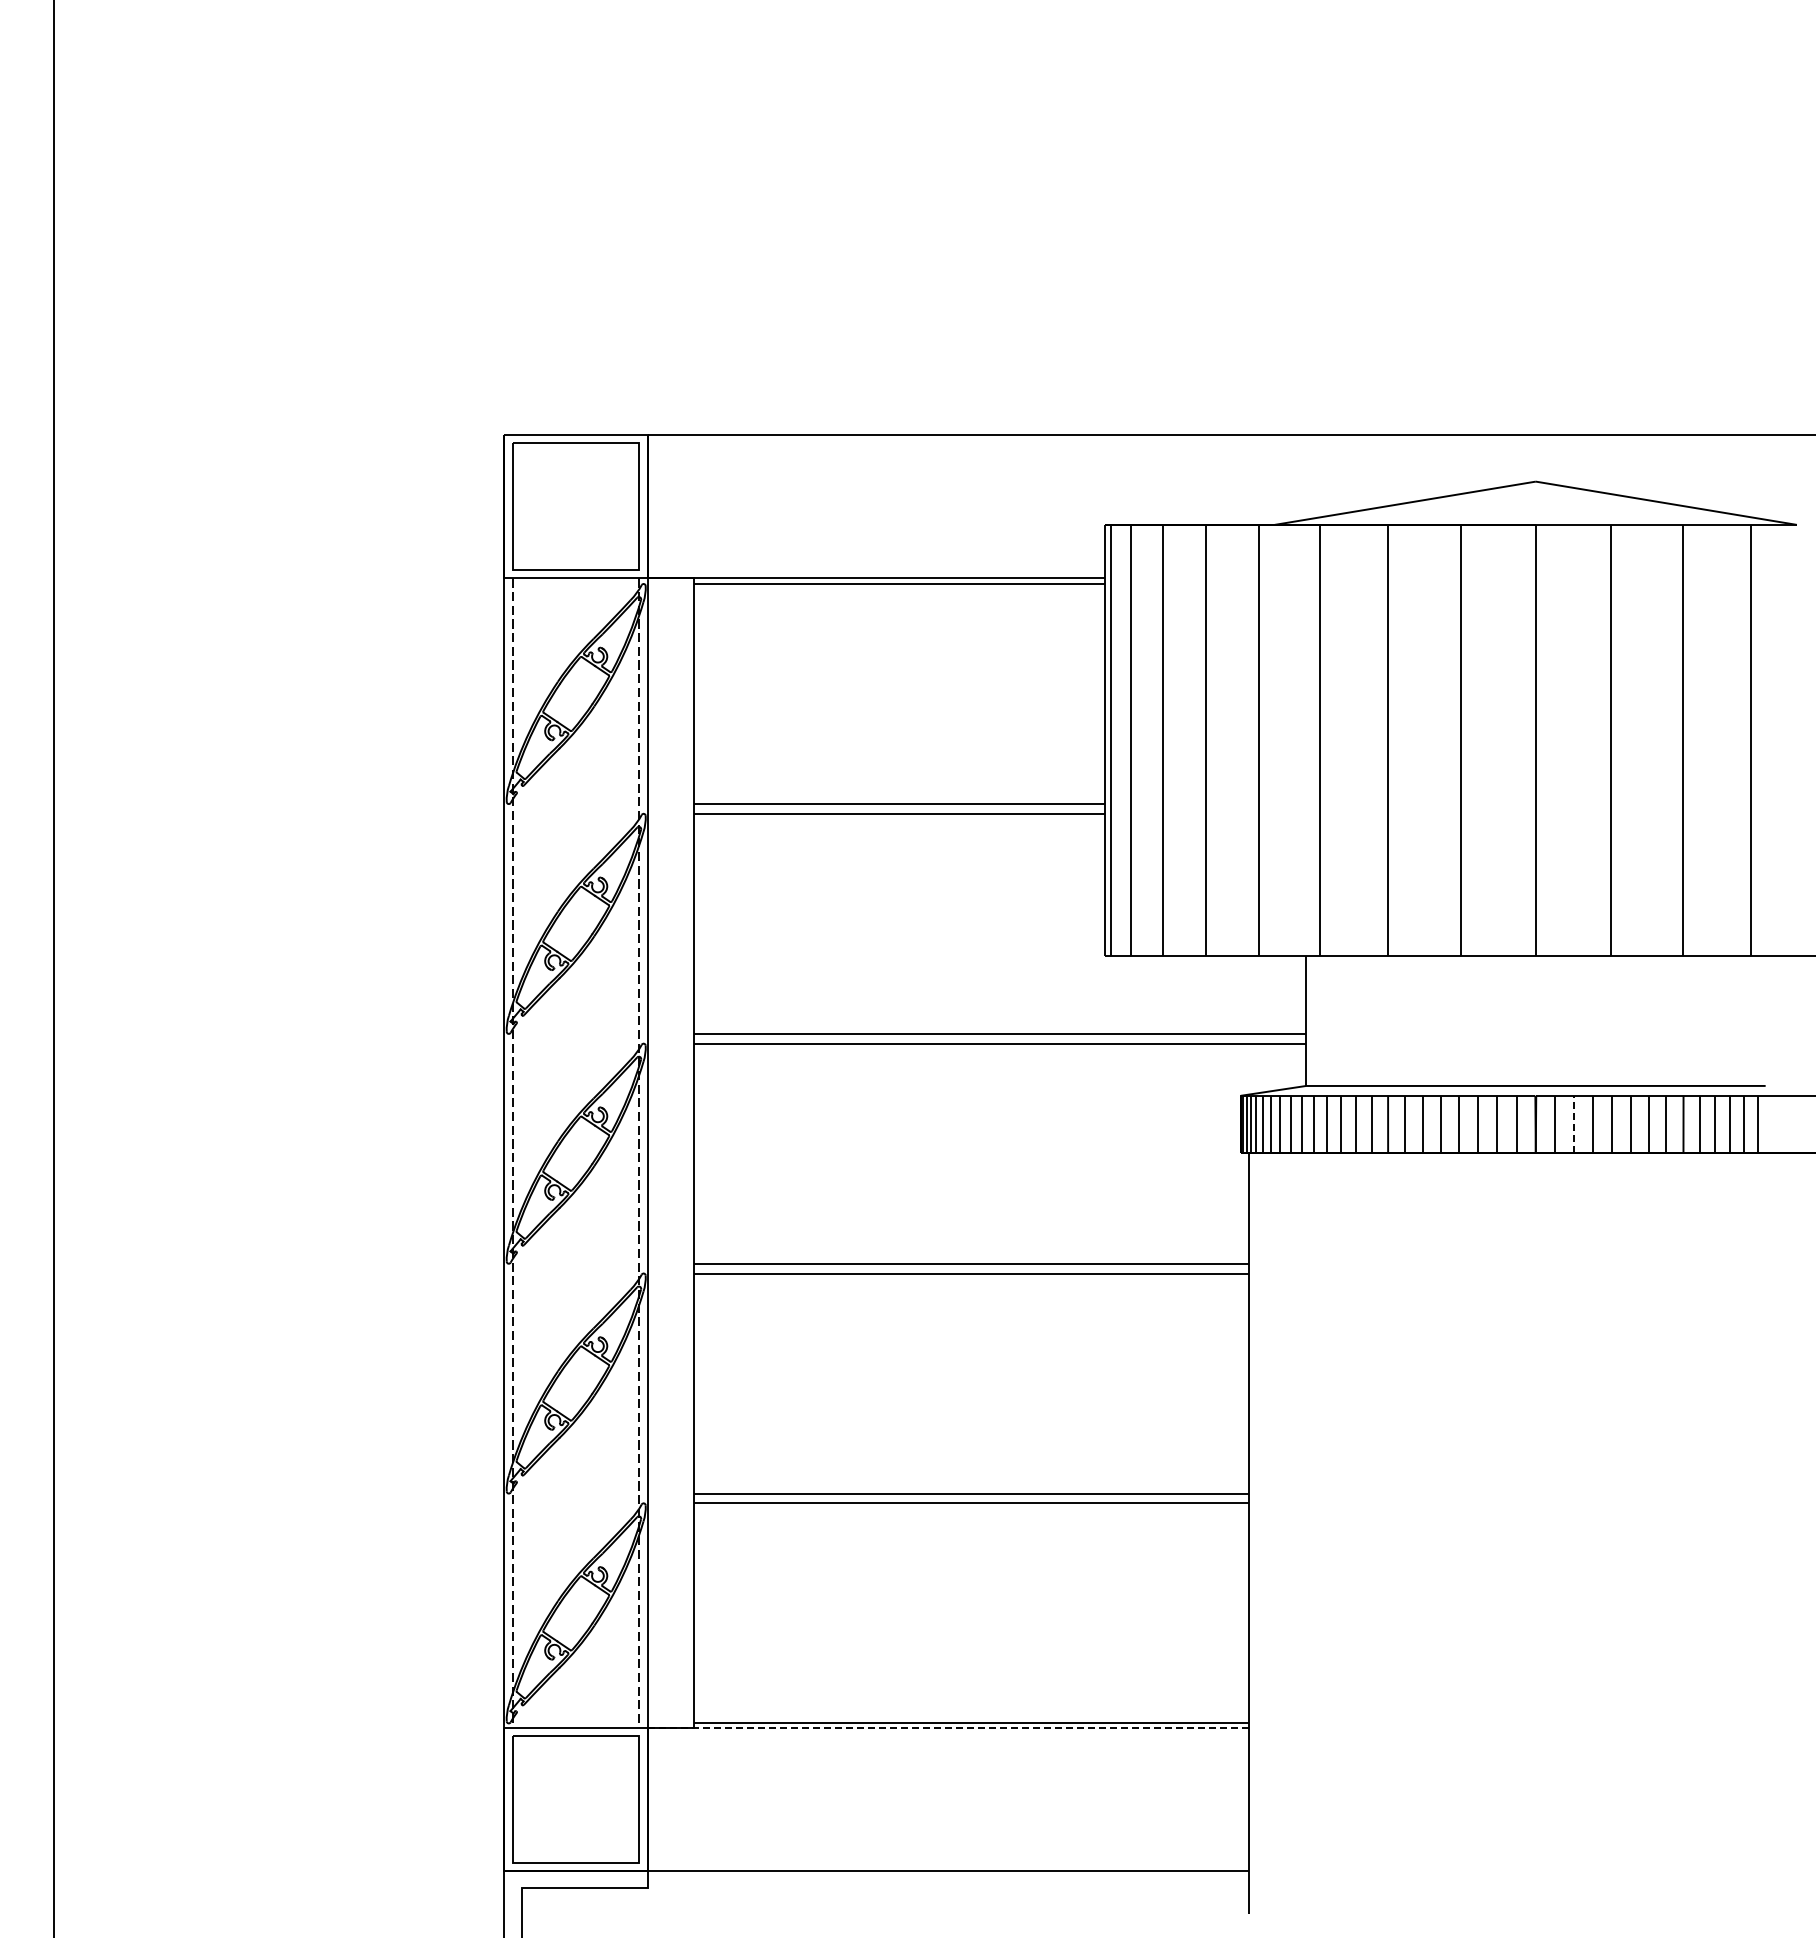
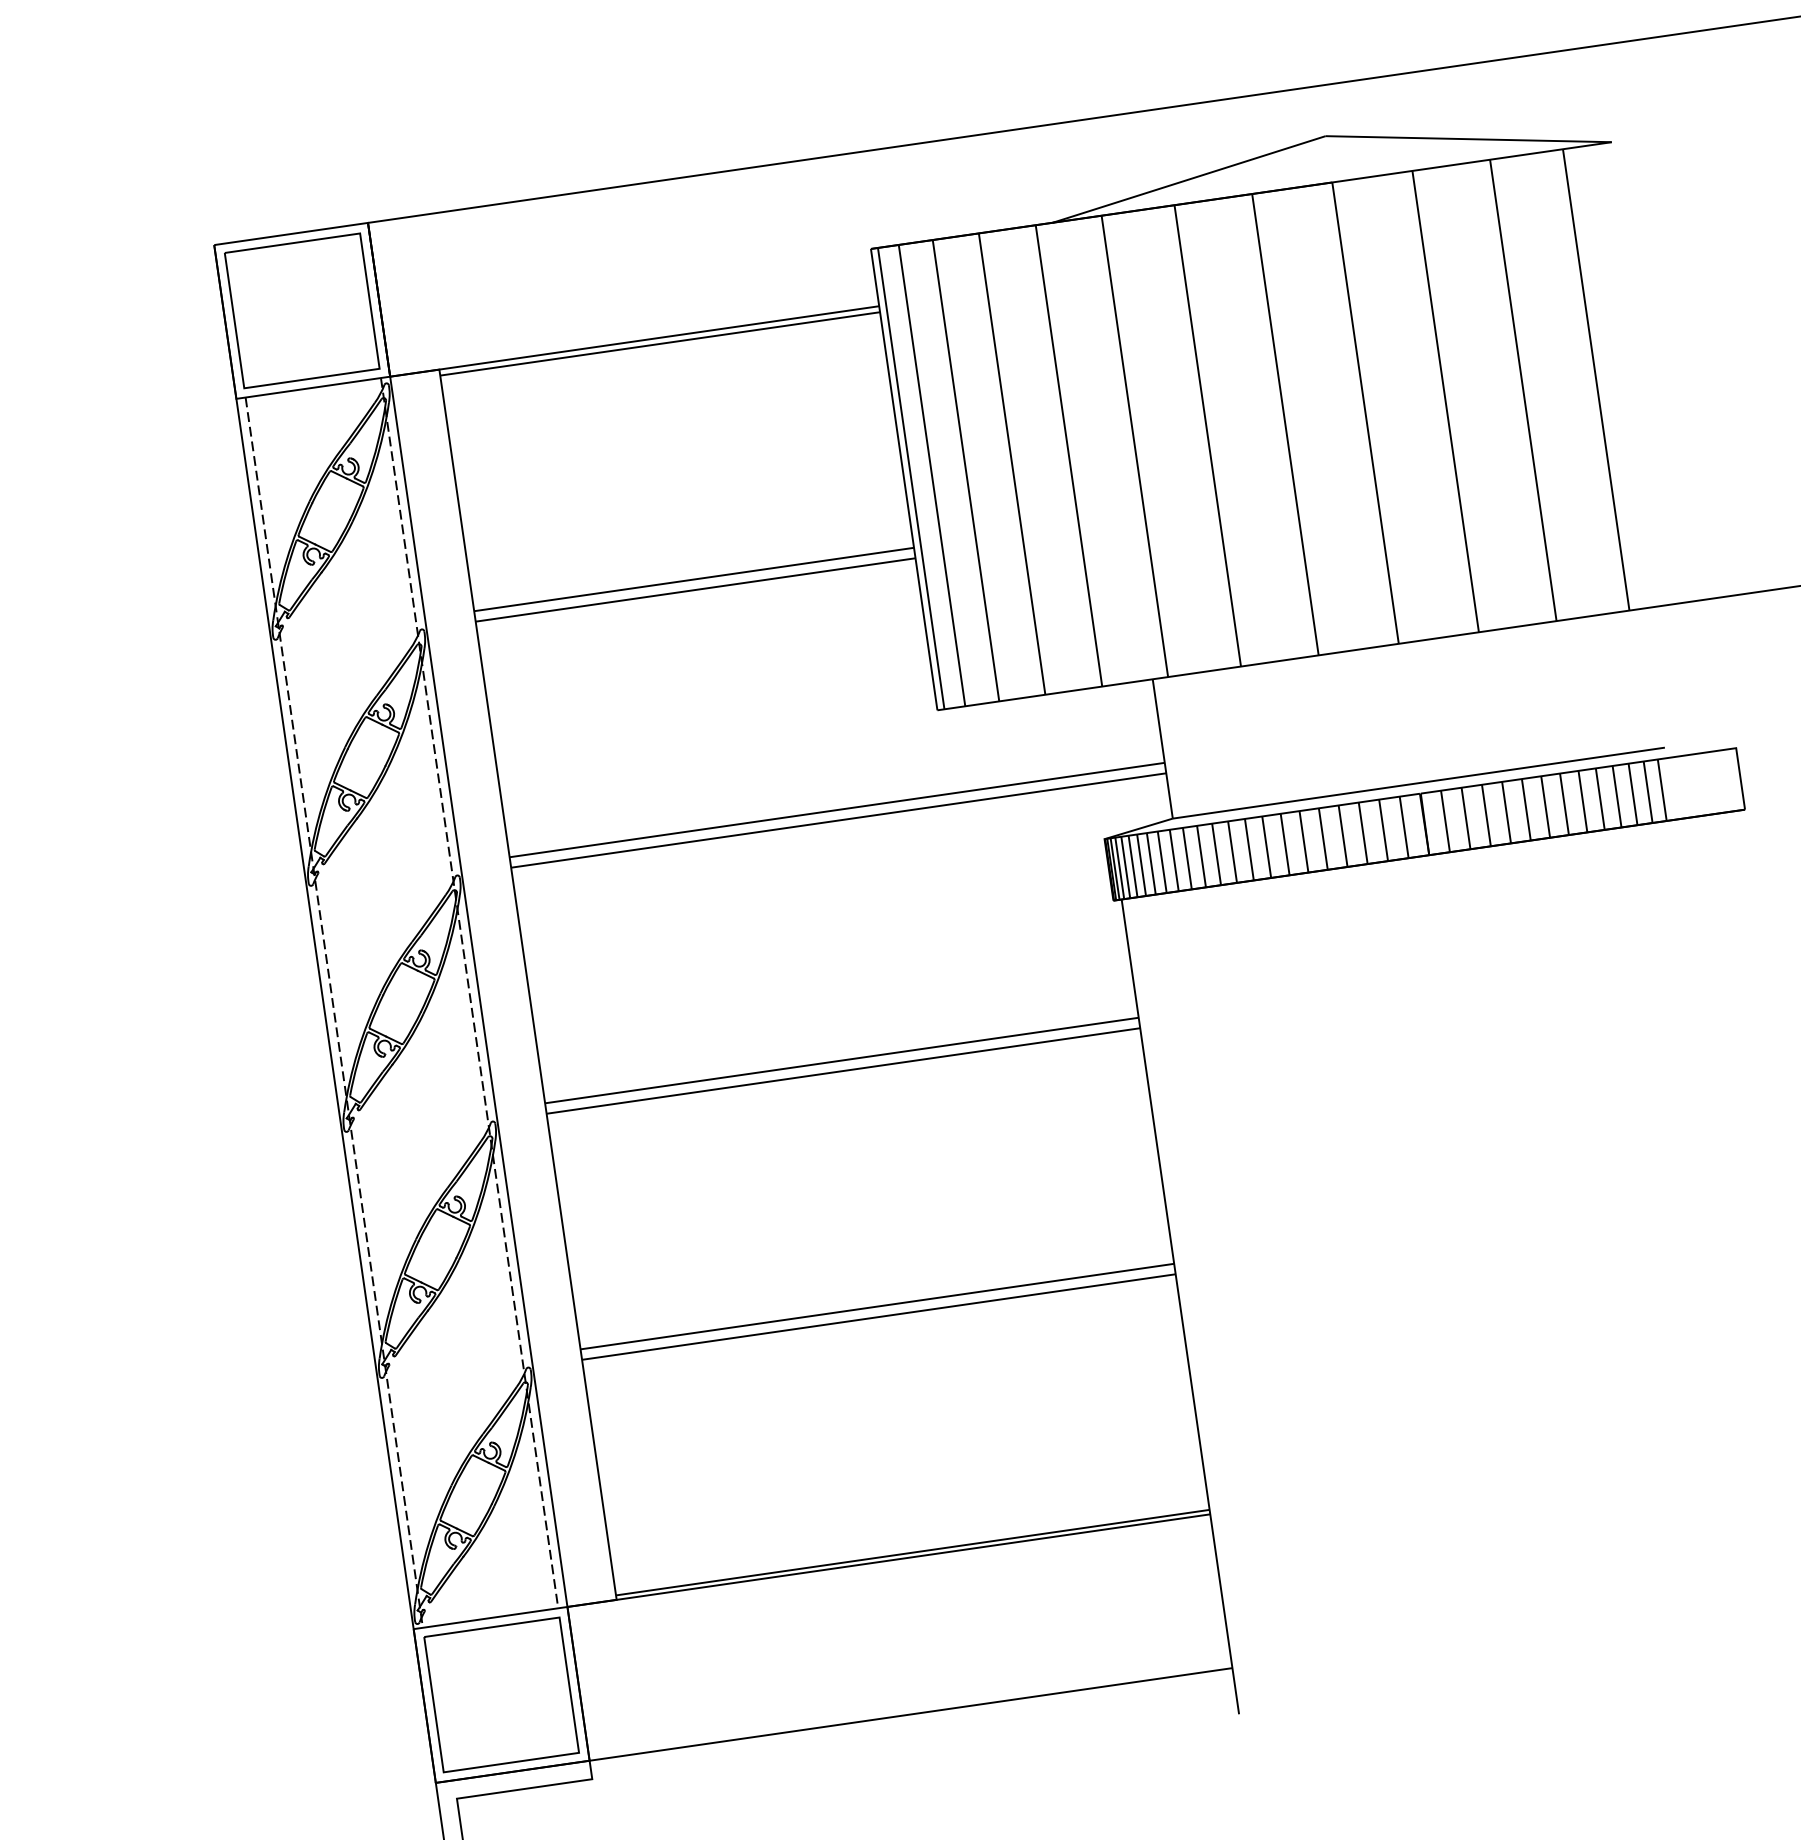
line: (1574, 1124) -> (1466, 818), dashed -> solid
line: (948, 1727) -> (889, 1560), dashed -> solid

